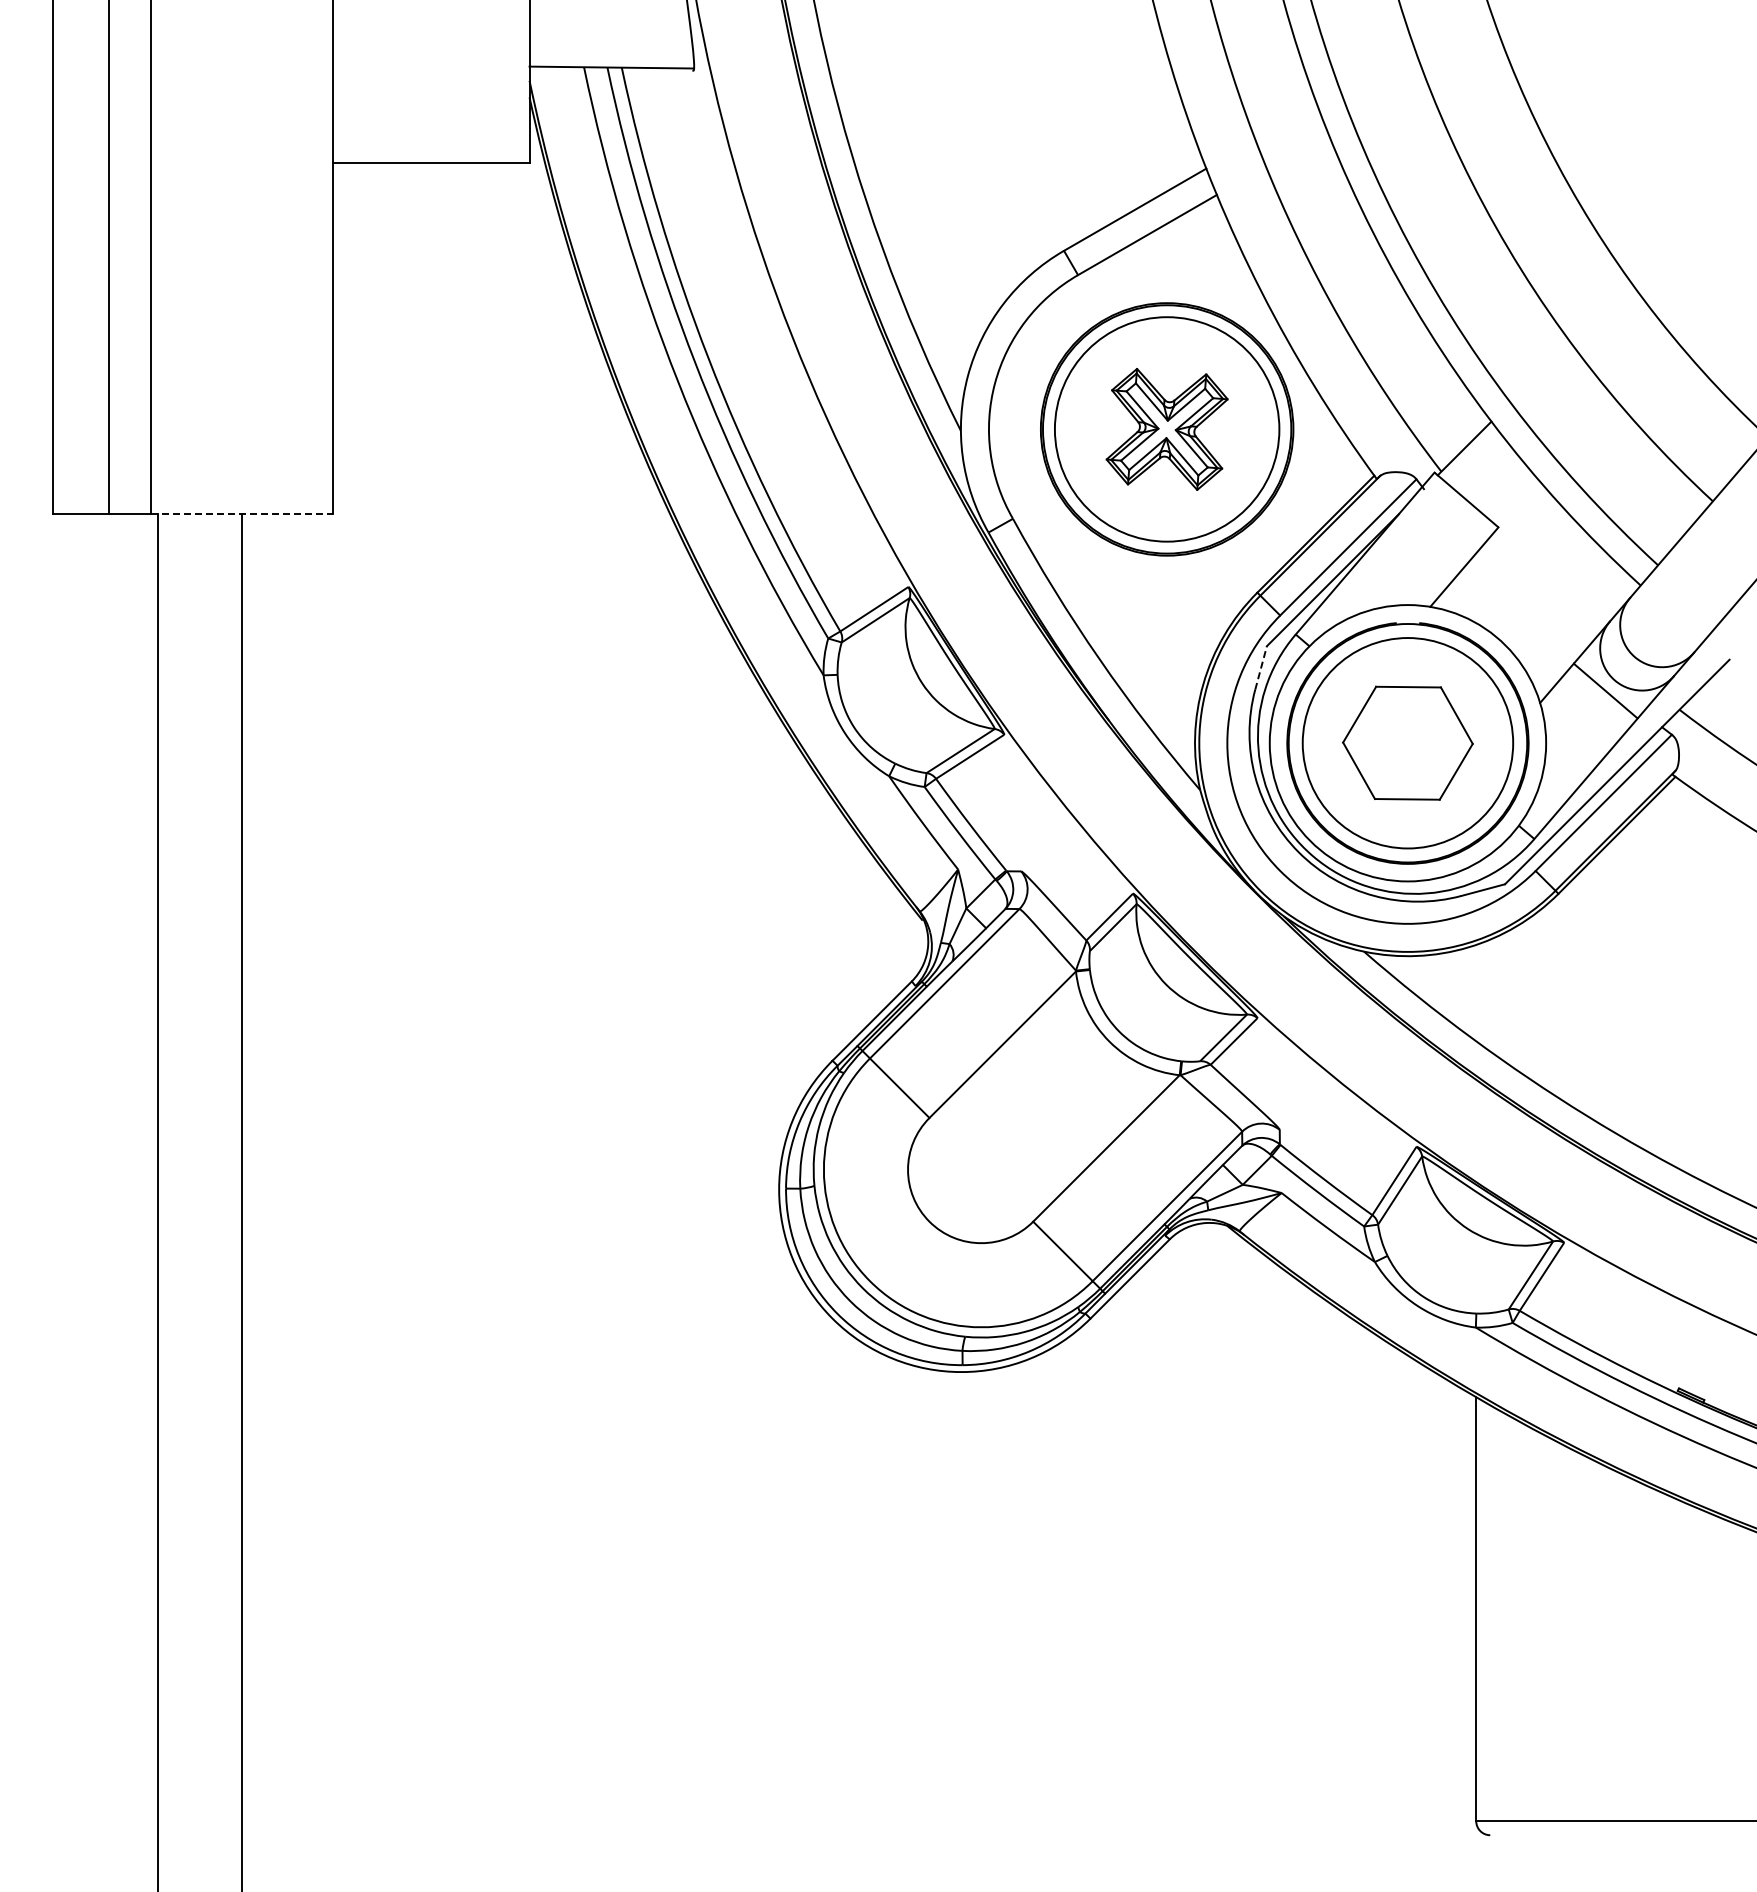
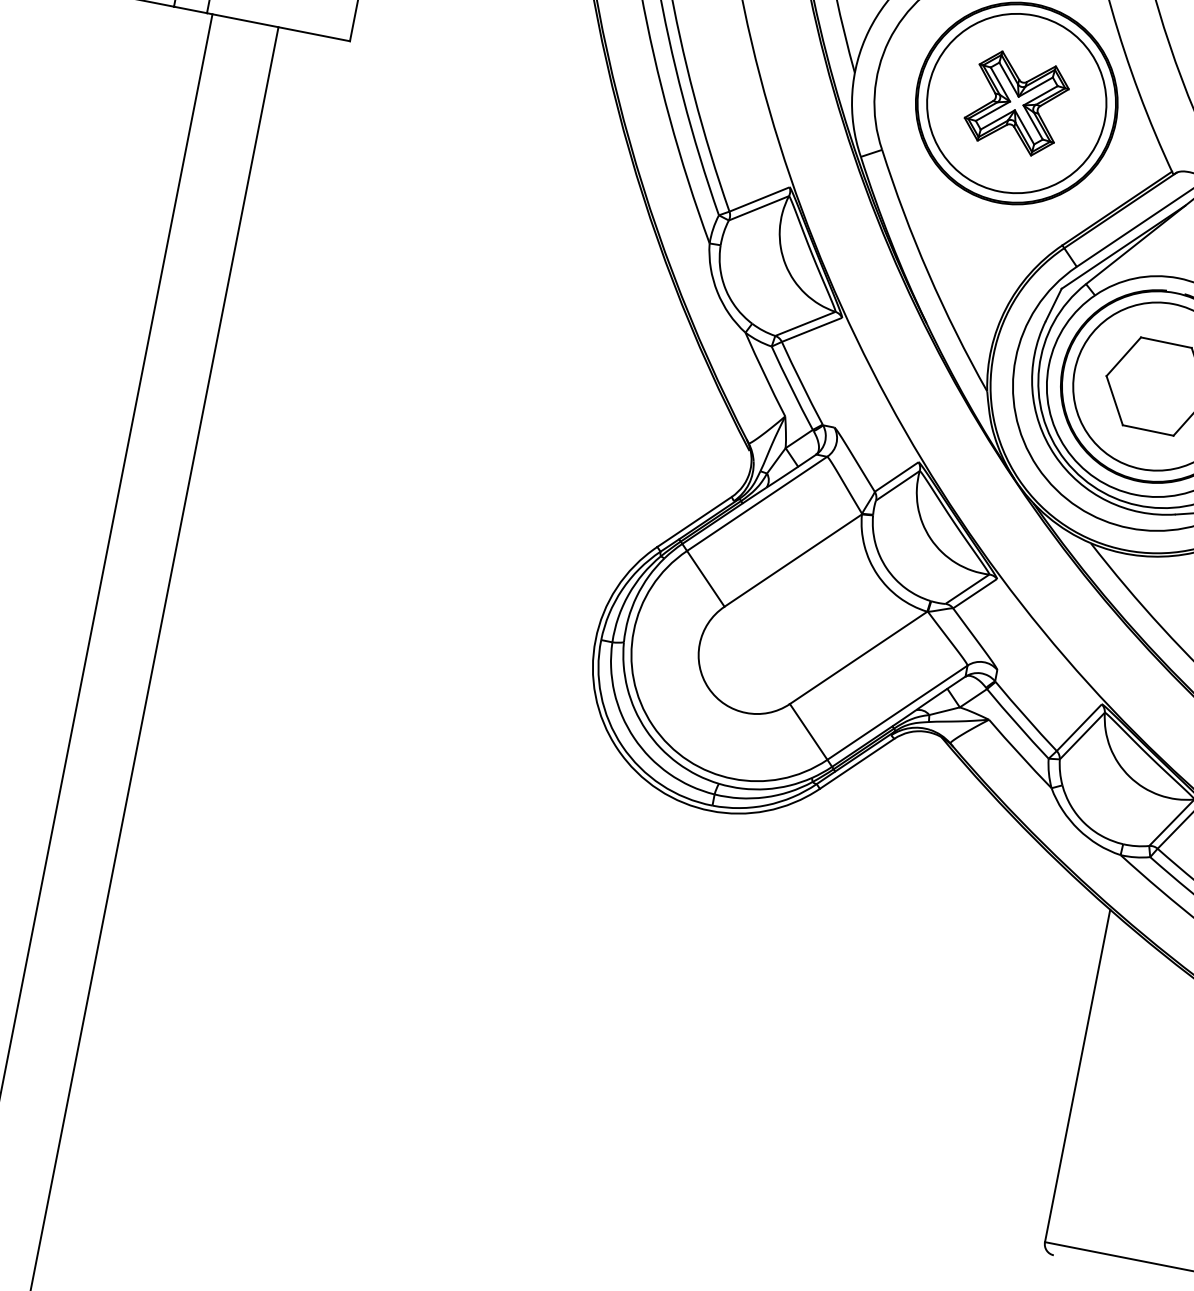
line: (242, 513) -> (278, 27), dashed -> solid
line: (1261, 667) -> (1054, 304), dashed -> solid

